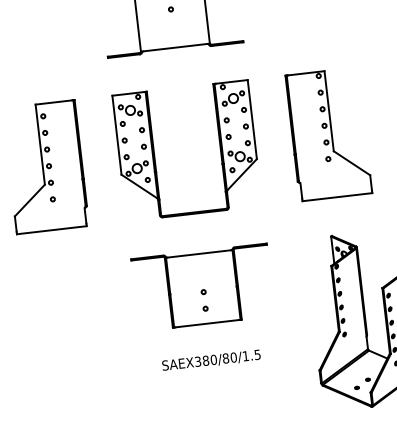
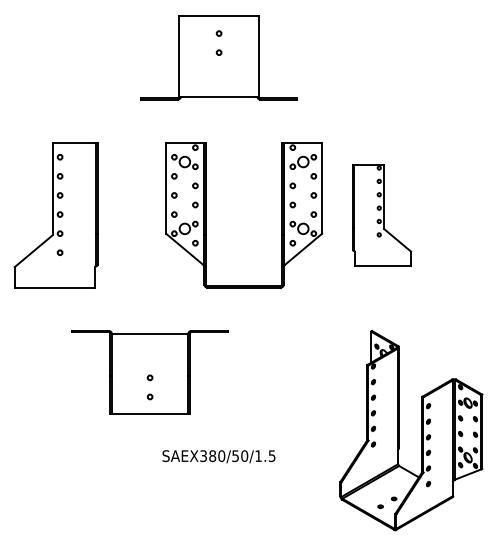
part: (328, 134) -> (381, 215), size x0.7
part: (154, 154) -> (206, 215), moved
part: (202, 287) -> (149, 372), moved
text: (225, 357) -> (235, 455), SAEX380/80/1.5 -> SAEX380/50/1.5

